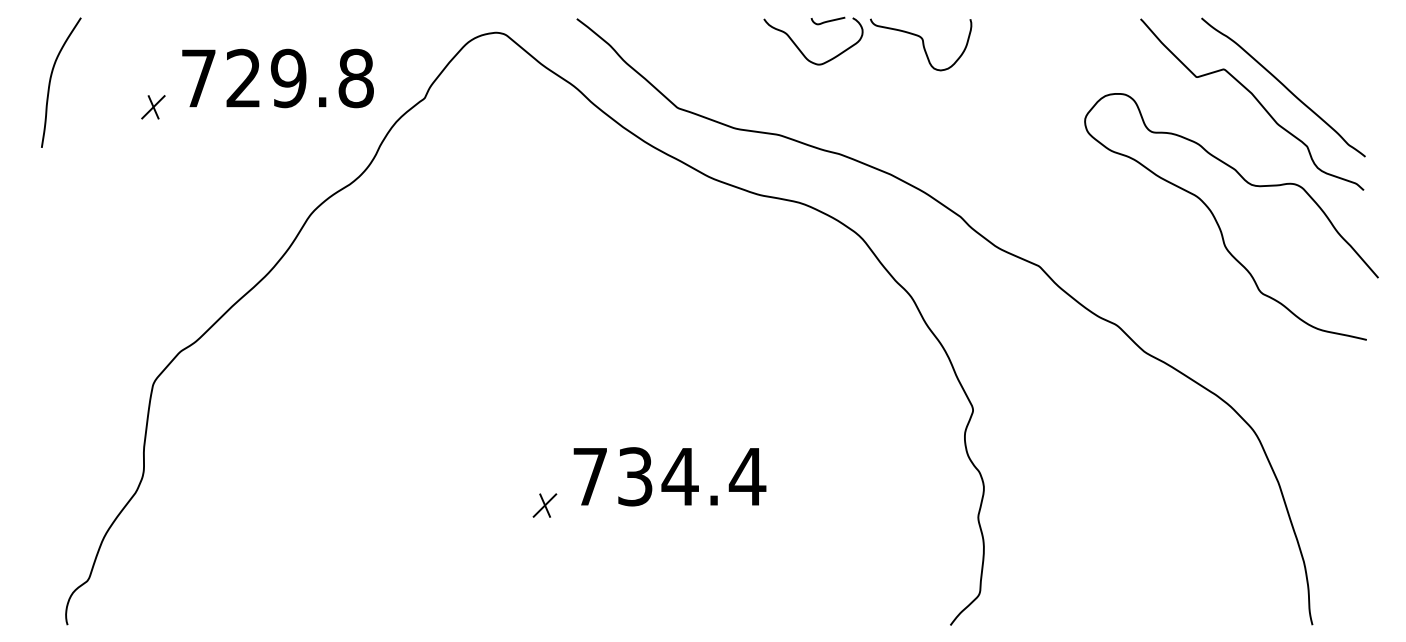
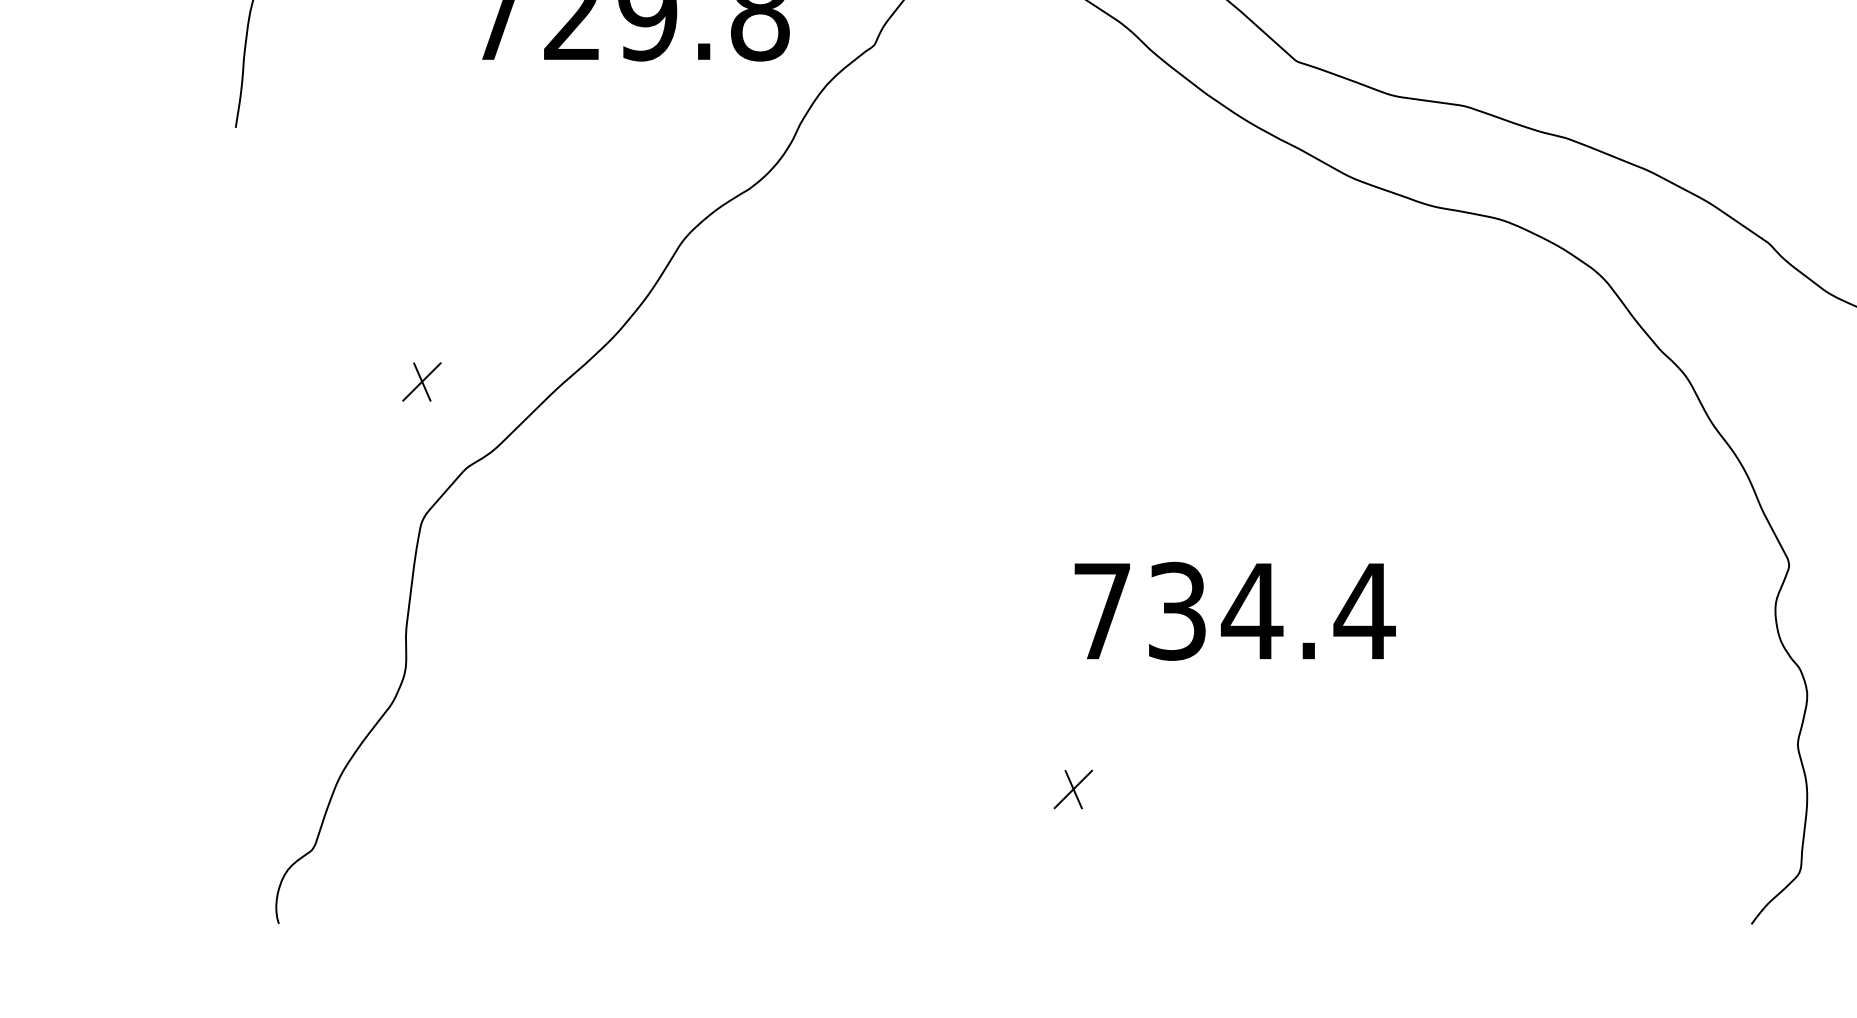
part: (153, 107) -> (422, 382), moved
text: (669, 476) -> (1234, 610), moved
part: (544, 505) -> (1072, 789), moved

